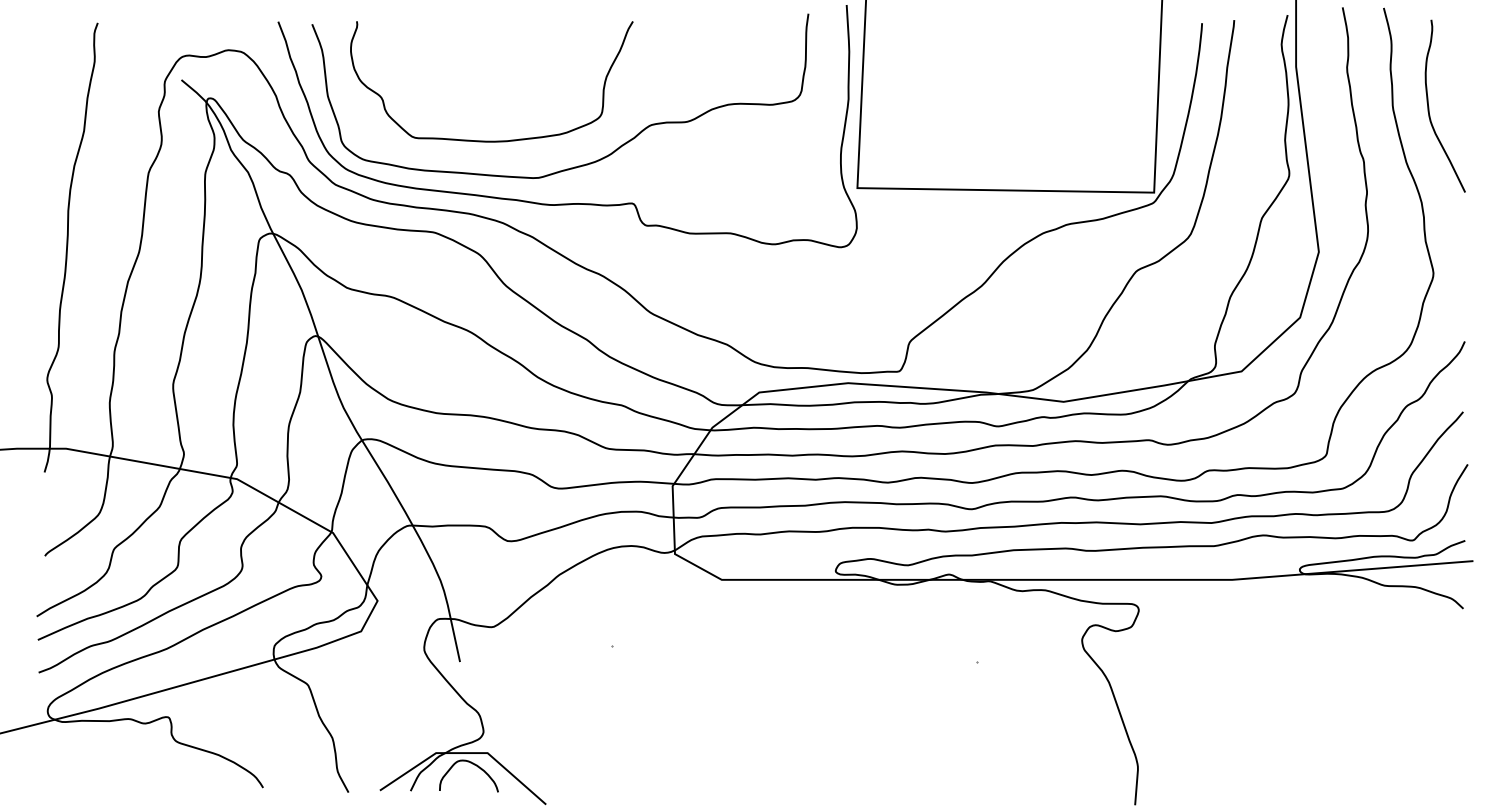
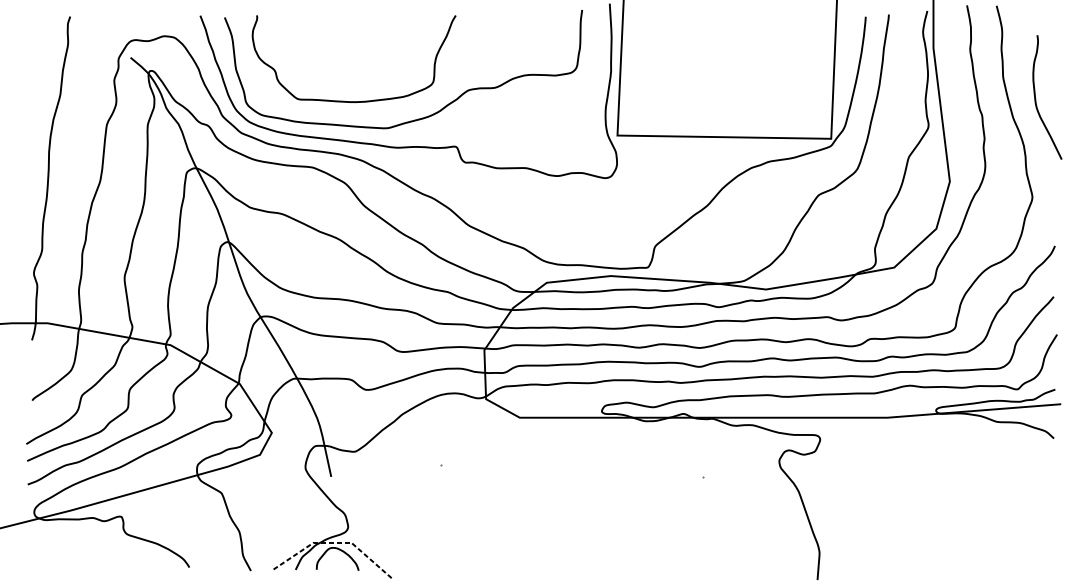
curve: (1429, 106) -> (1036, 97), moved
line: (466, 753) -> (335, 542), solid -> dashed

